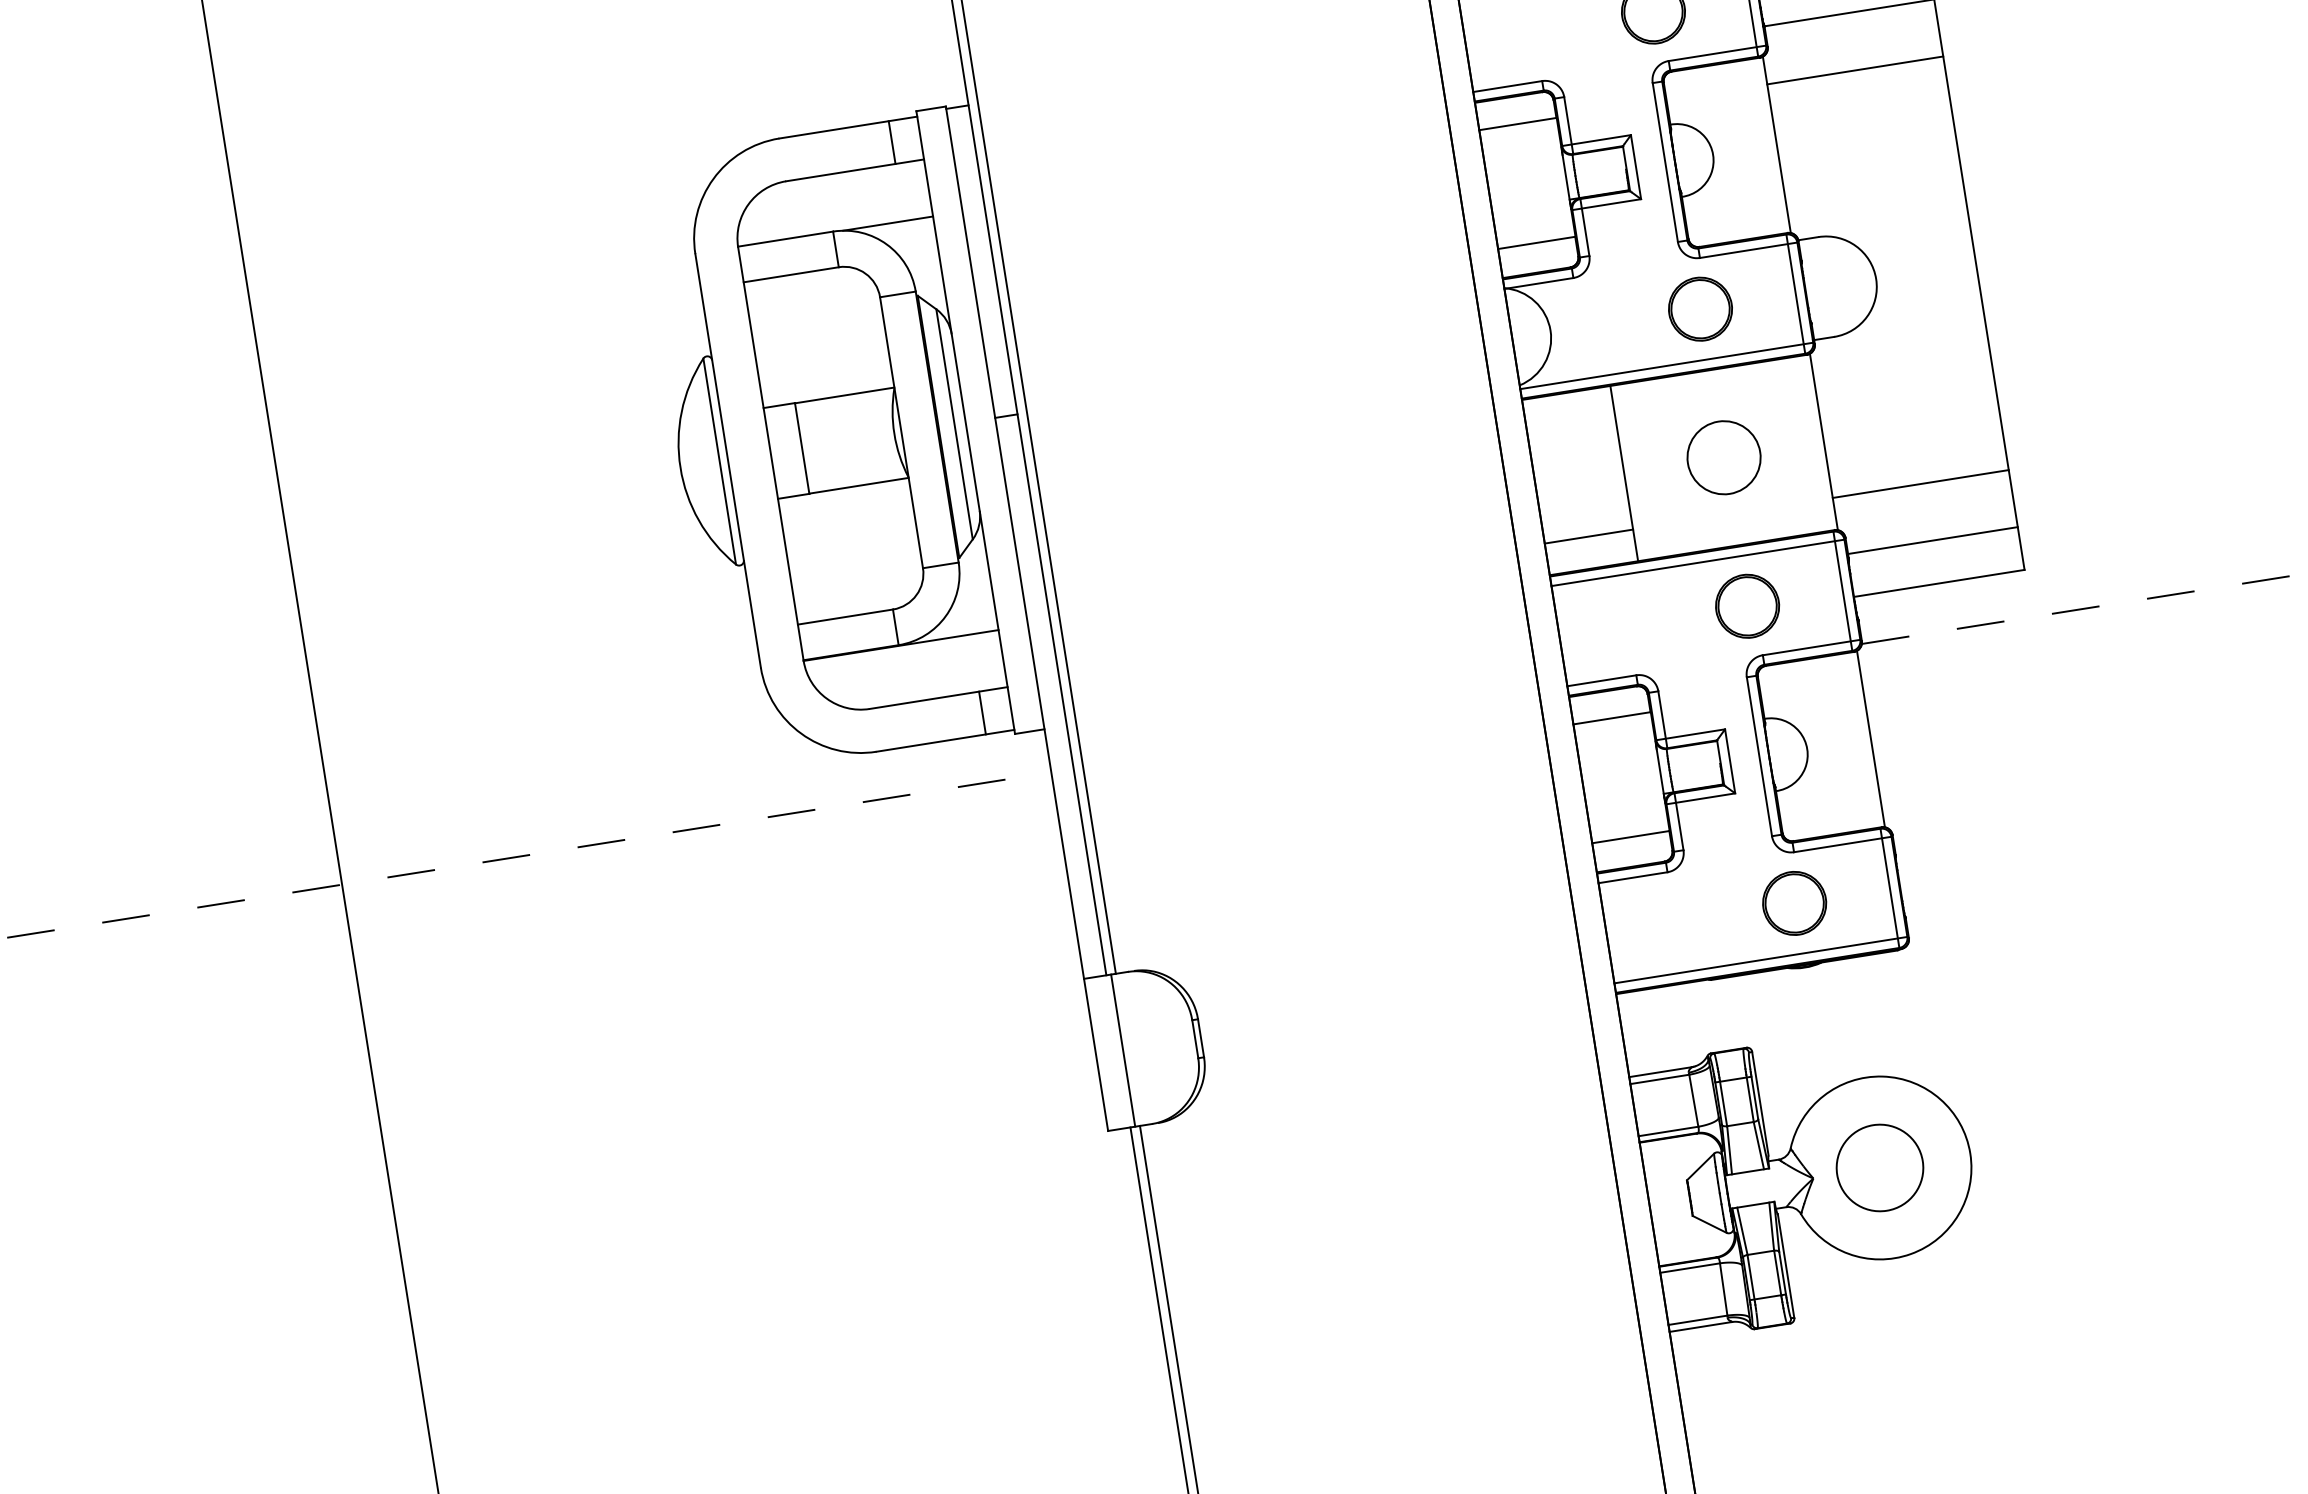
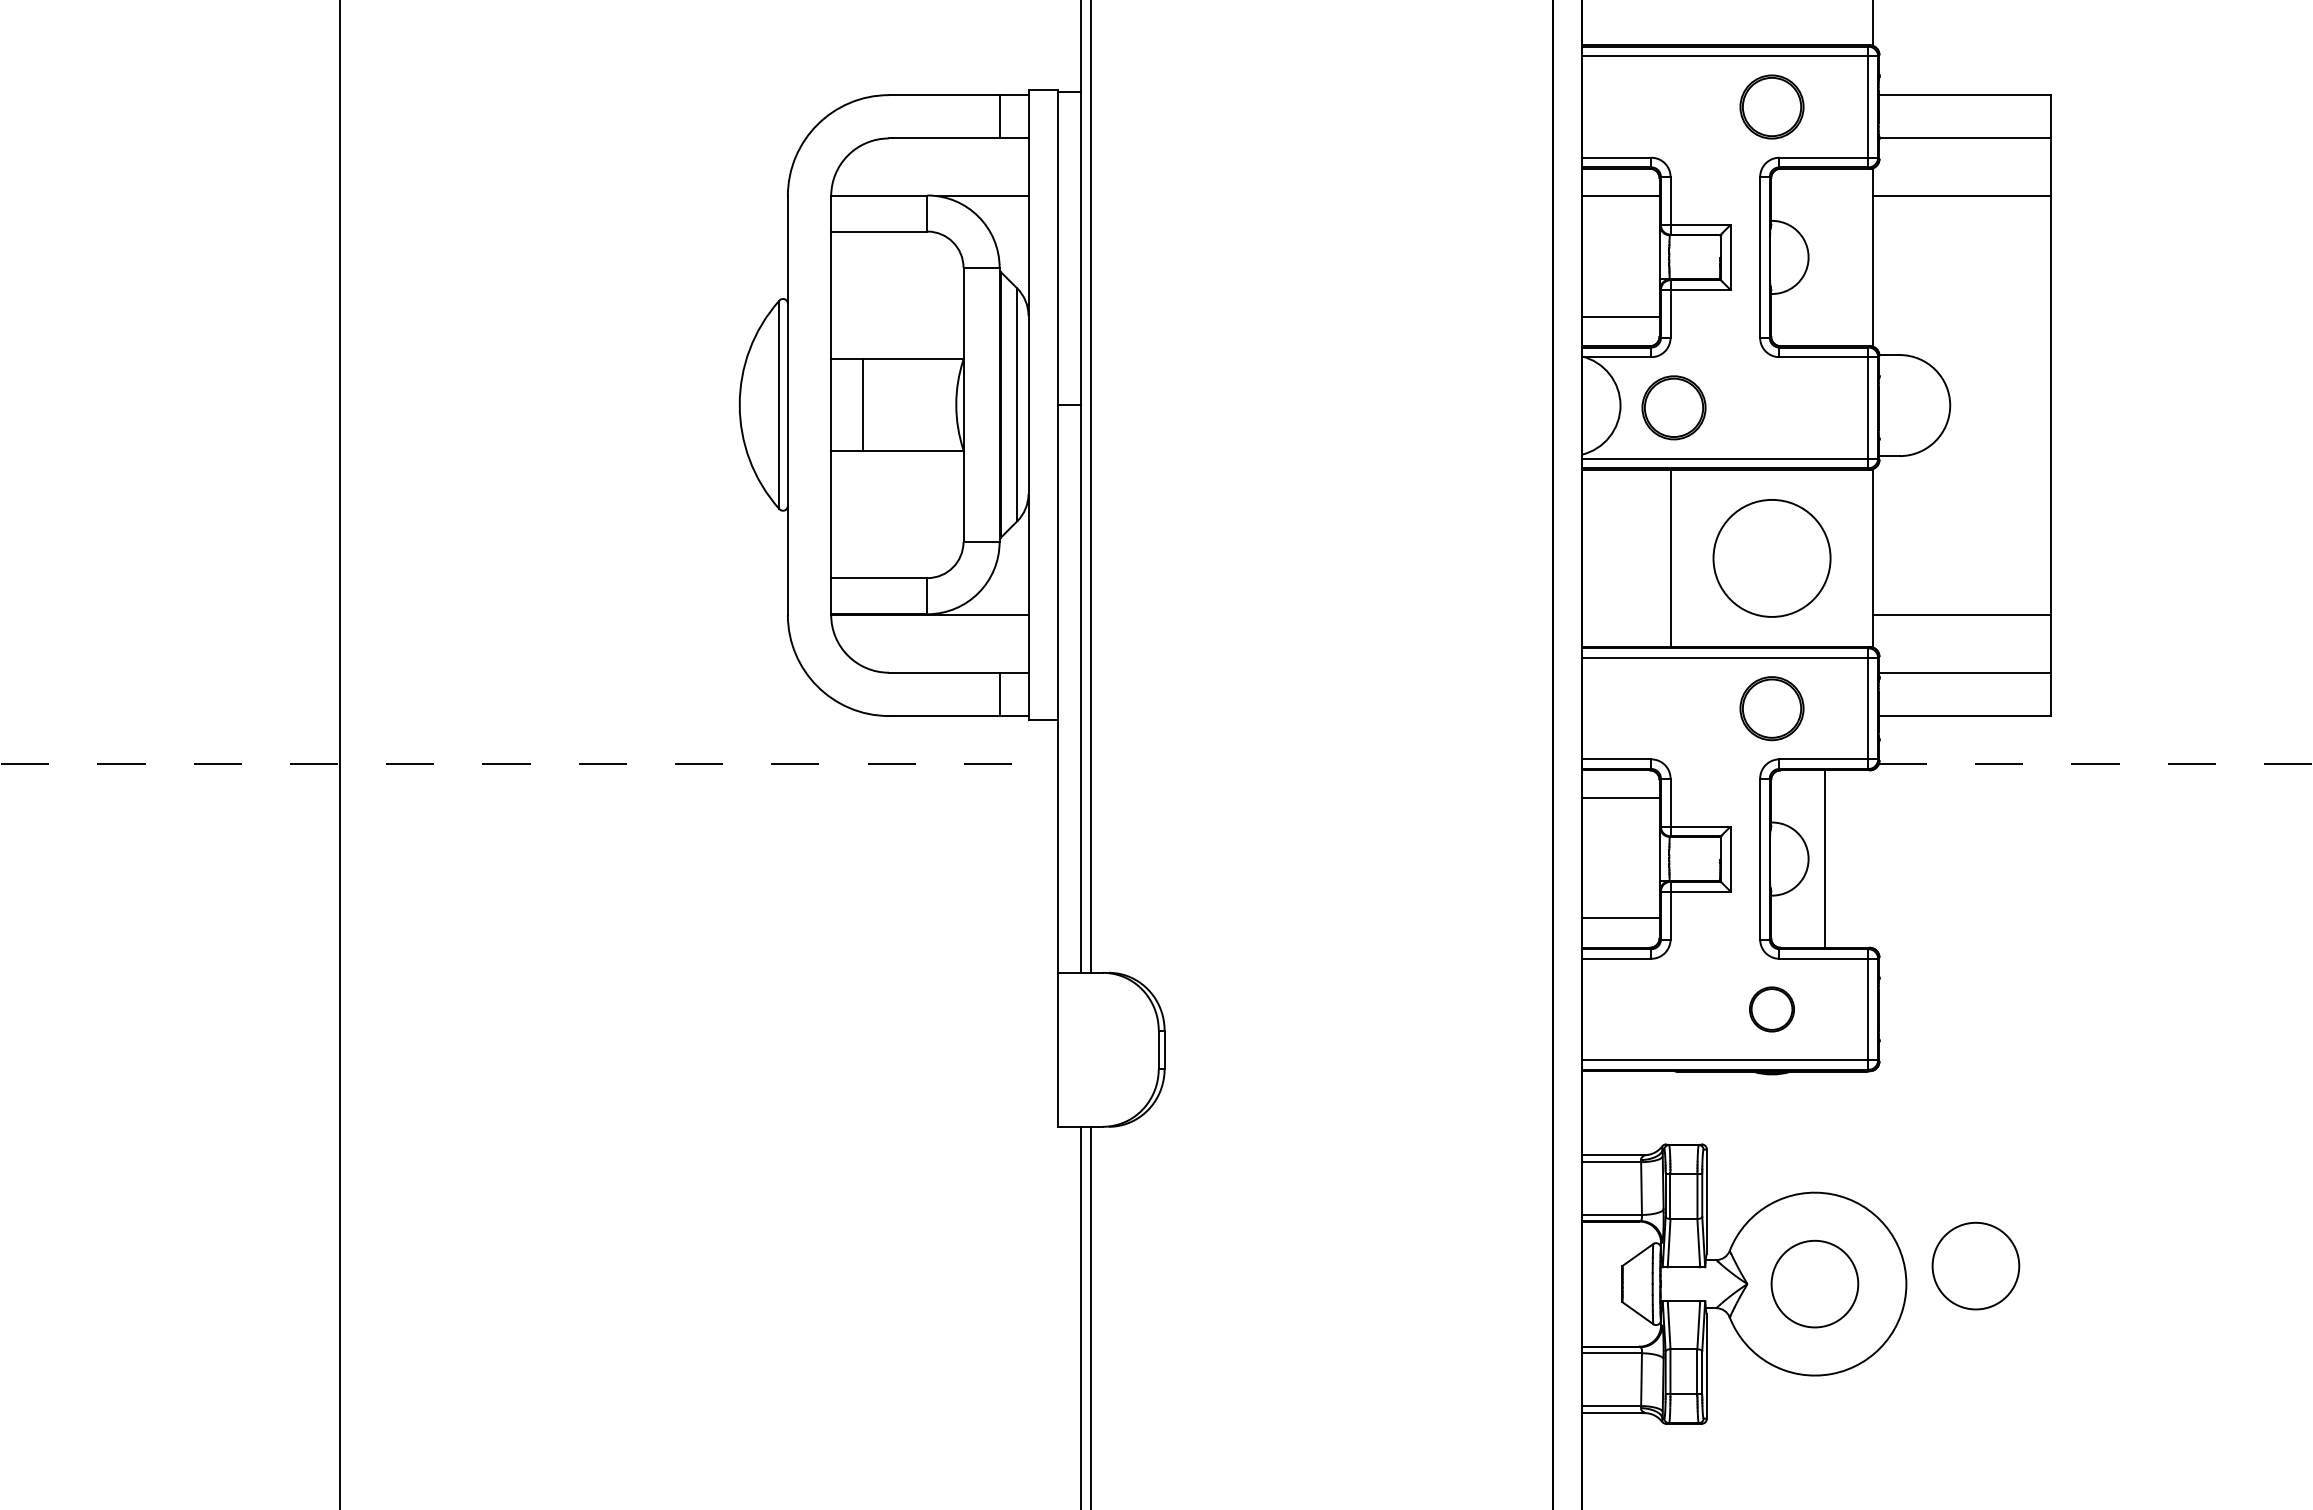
part: (1699, 308) -> (1673, 407), moved
circle: (1723, 457) -> (1771, 557), size x1.6
line: (1588, 536) -> (1625, 614), removed
line: (1871, 738) -> (1825, 858), moved
part: (1794, 903) -> (1771, 1009), size x0.7
line: (1122, 1050) -> (1085, 1049), removed
circle: (2035, 1124) -> (1975, 1265), added

